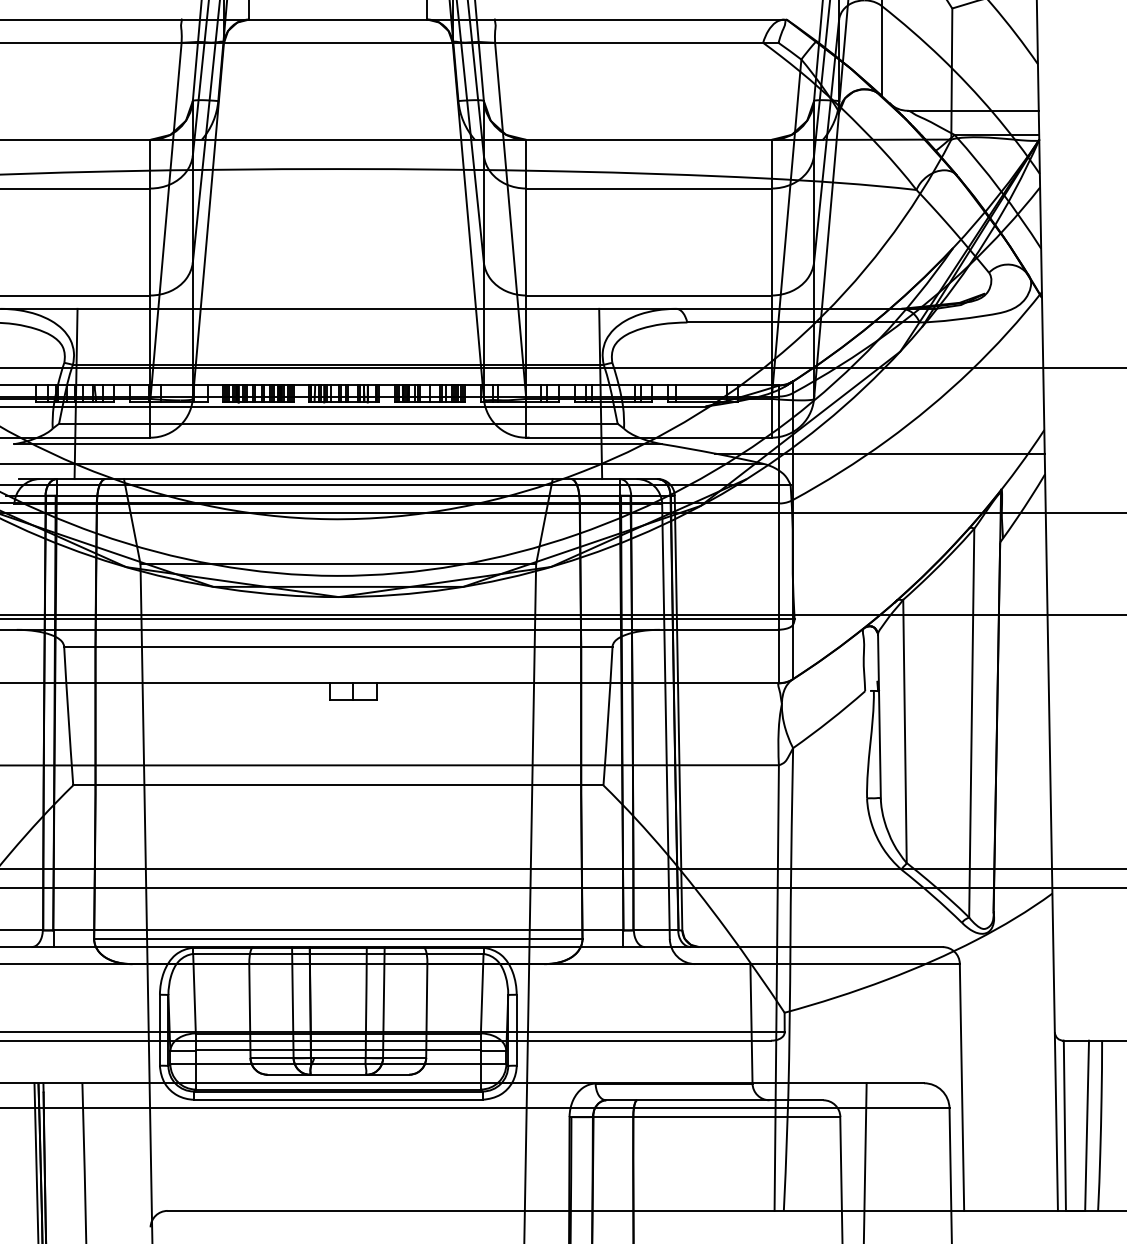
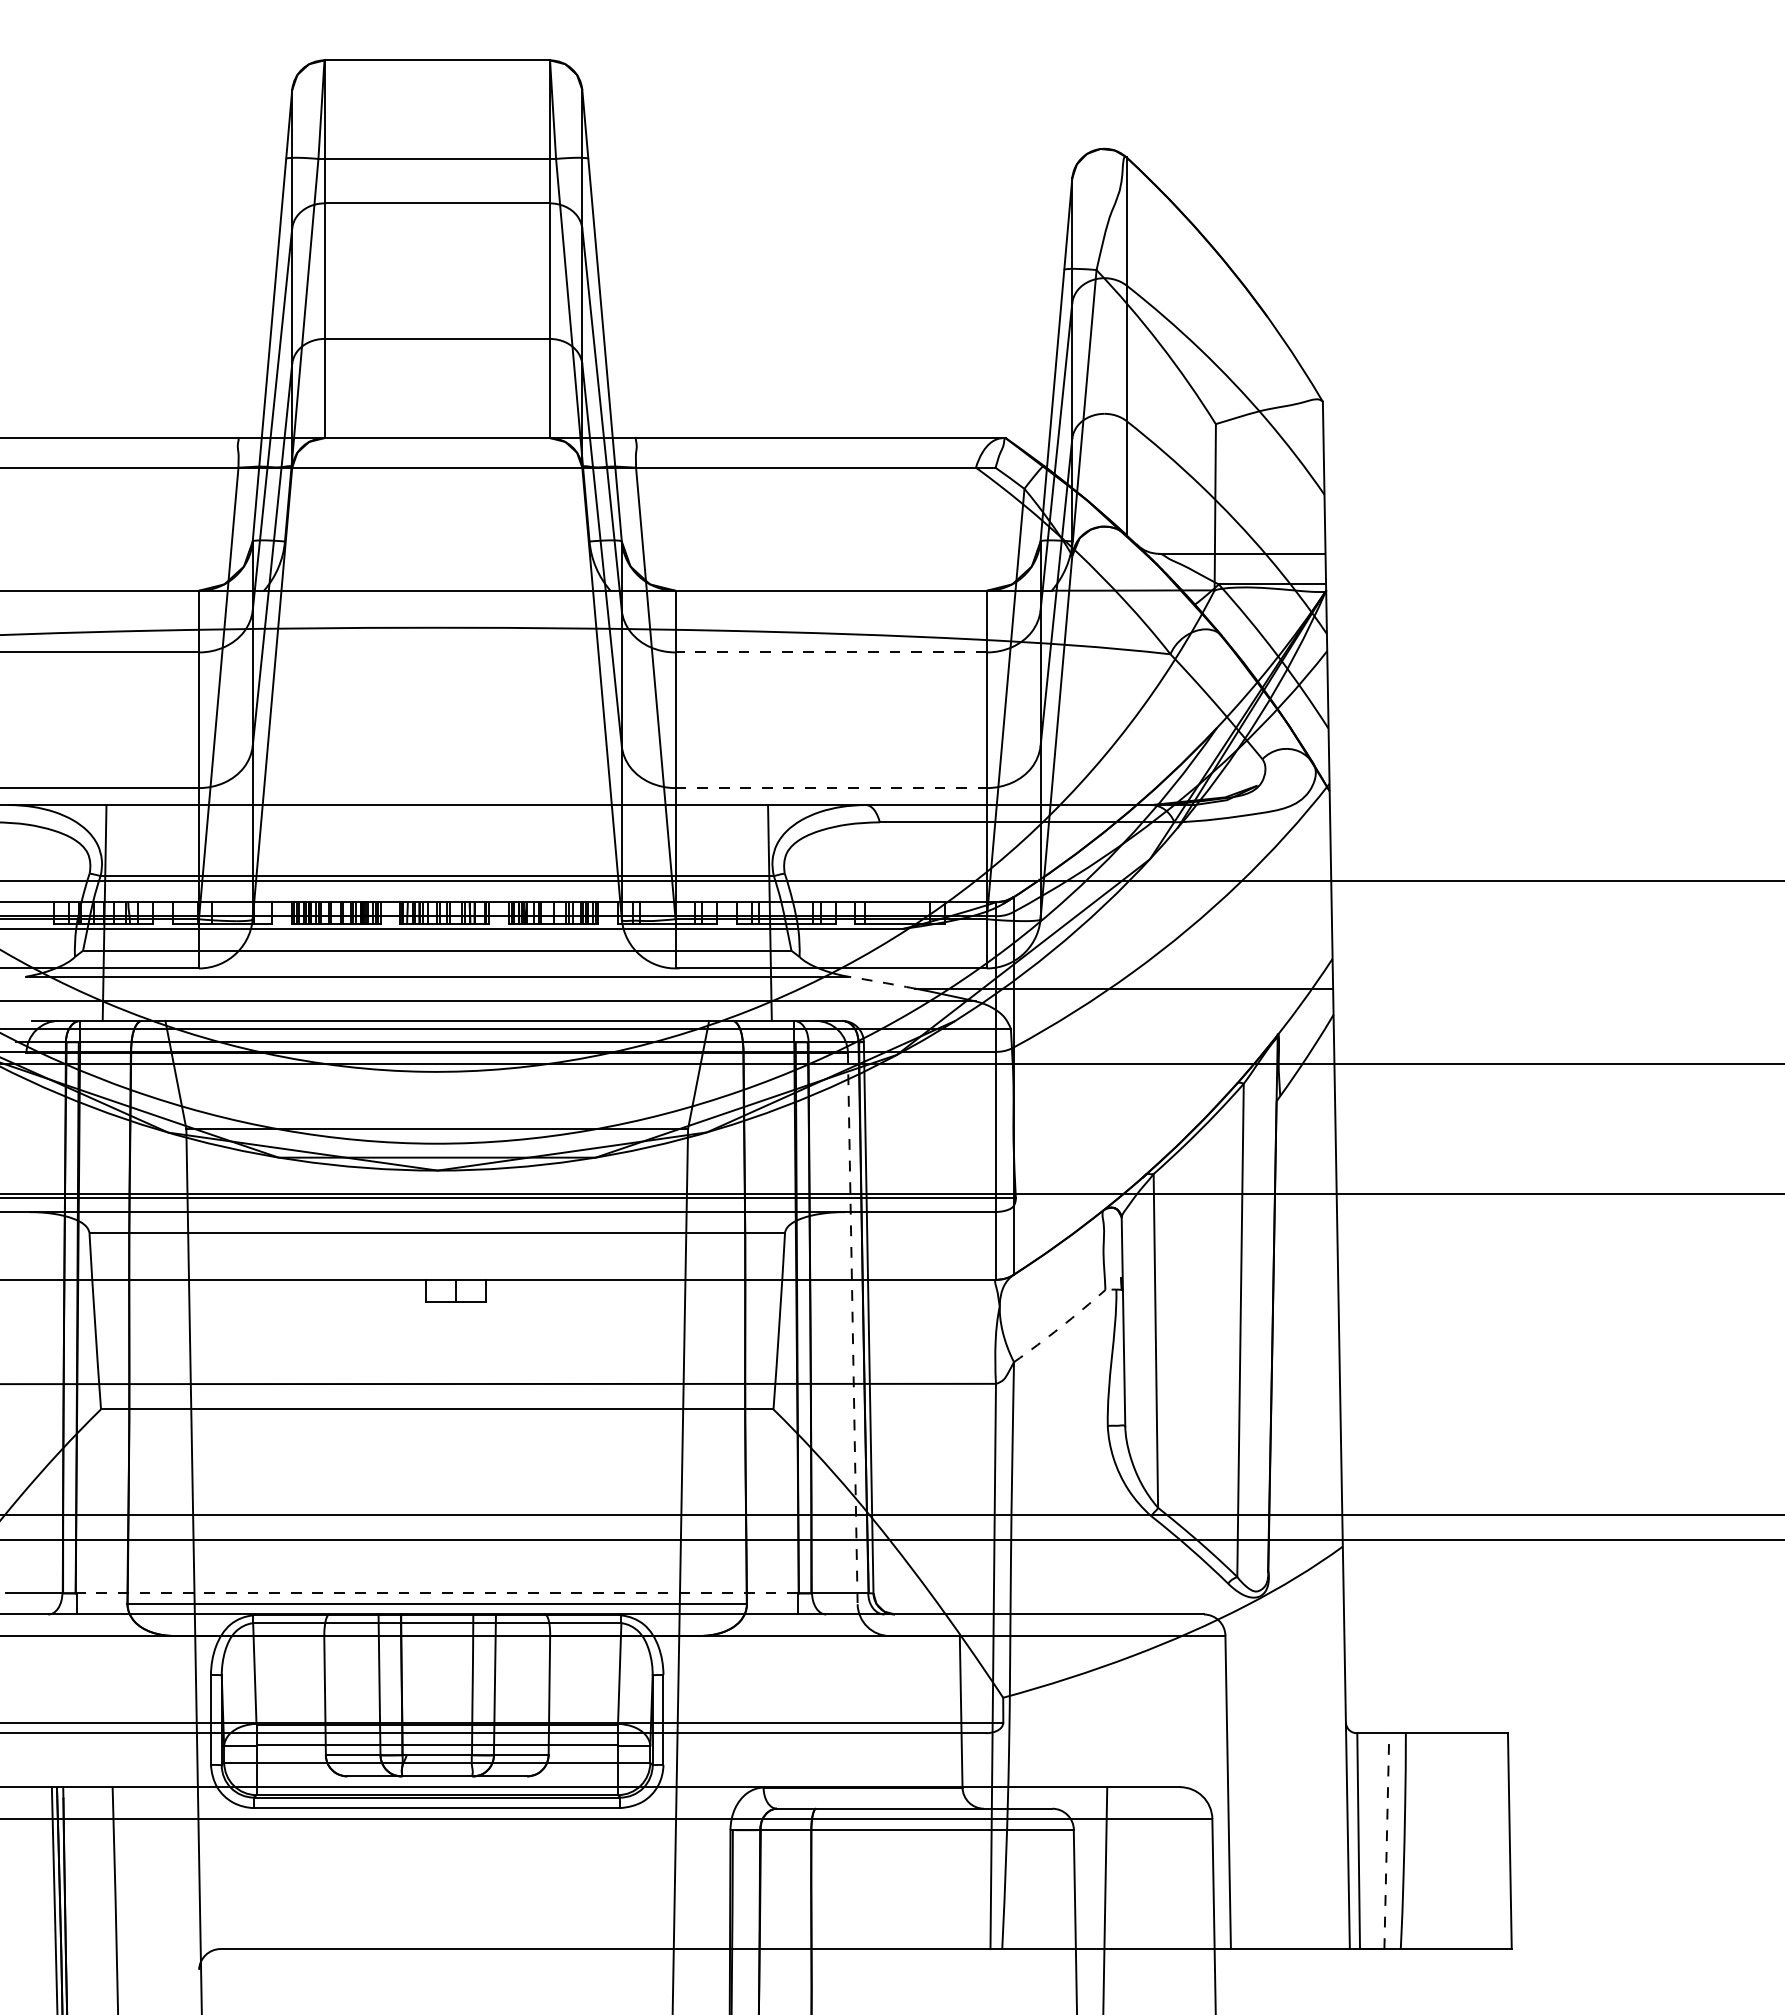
line: (649, 188) -> (831, 652), solid -> dashed
line: (649, 295) -> (831, 788), solid -> dashed
arc: (688, 448) -> (881, 982), solid -> dashed
arc: (829, 720) -> (1060, 1327), solid -> dashed
line: (665, 721) -> (852, 1328), solid -> dashed
line: (338, 930) -> (437, 1593), solid -> dashed
line: (1086, 1126) -> (1386, 1841), solid -> dashed

